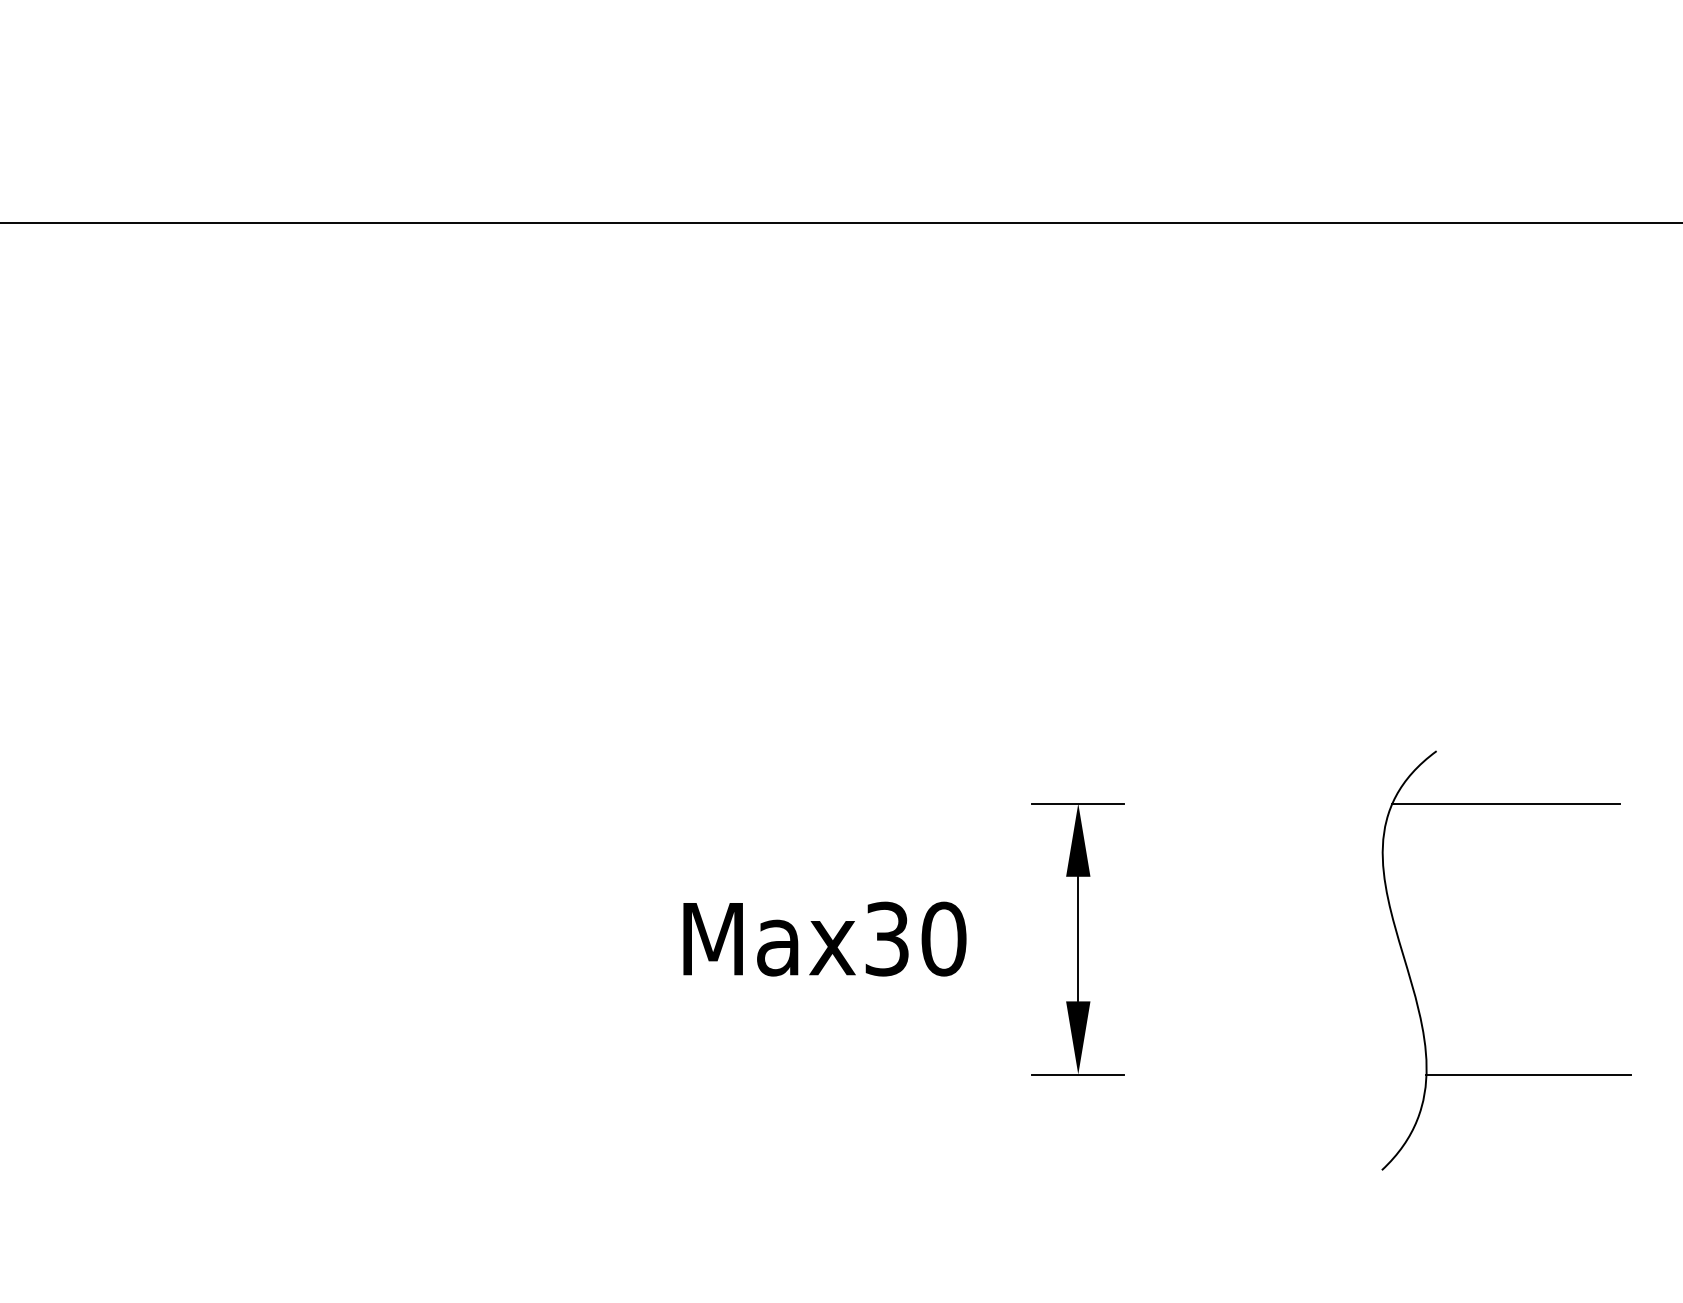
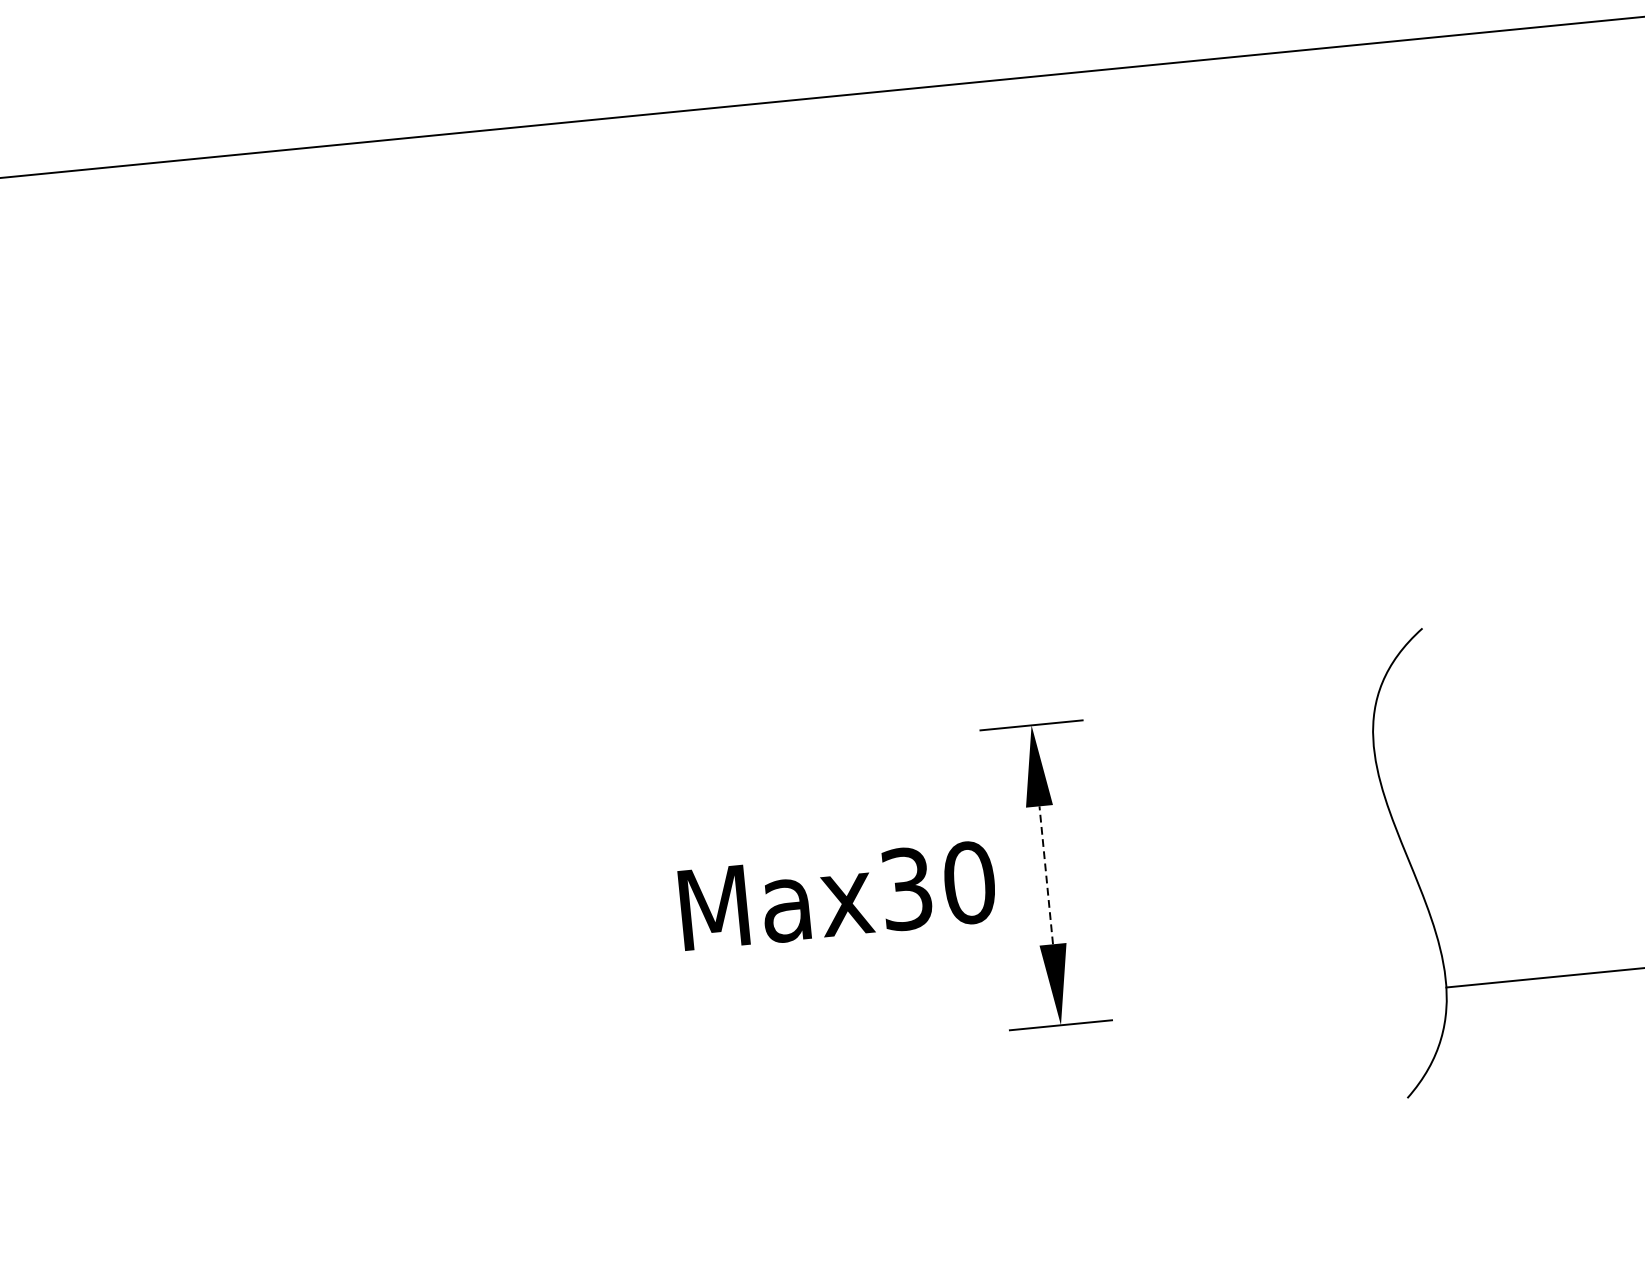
line: (1505, 803) -> (1504, 678), removed
text: (824, 938) -> (837, 895), moved
line: (1078, 938) -> (1046, 874), solid -> dashed

